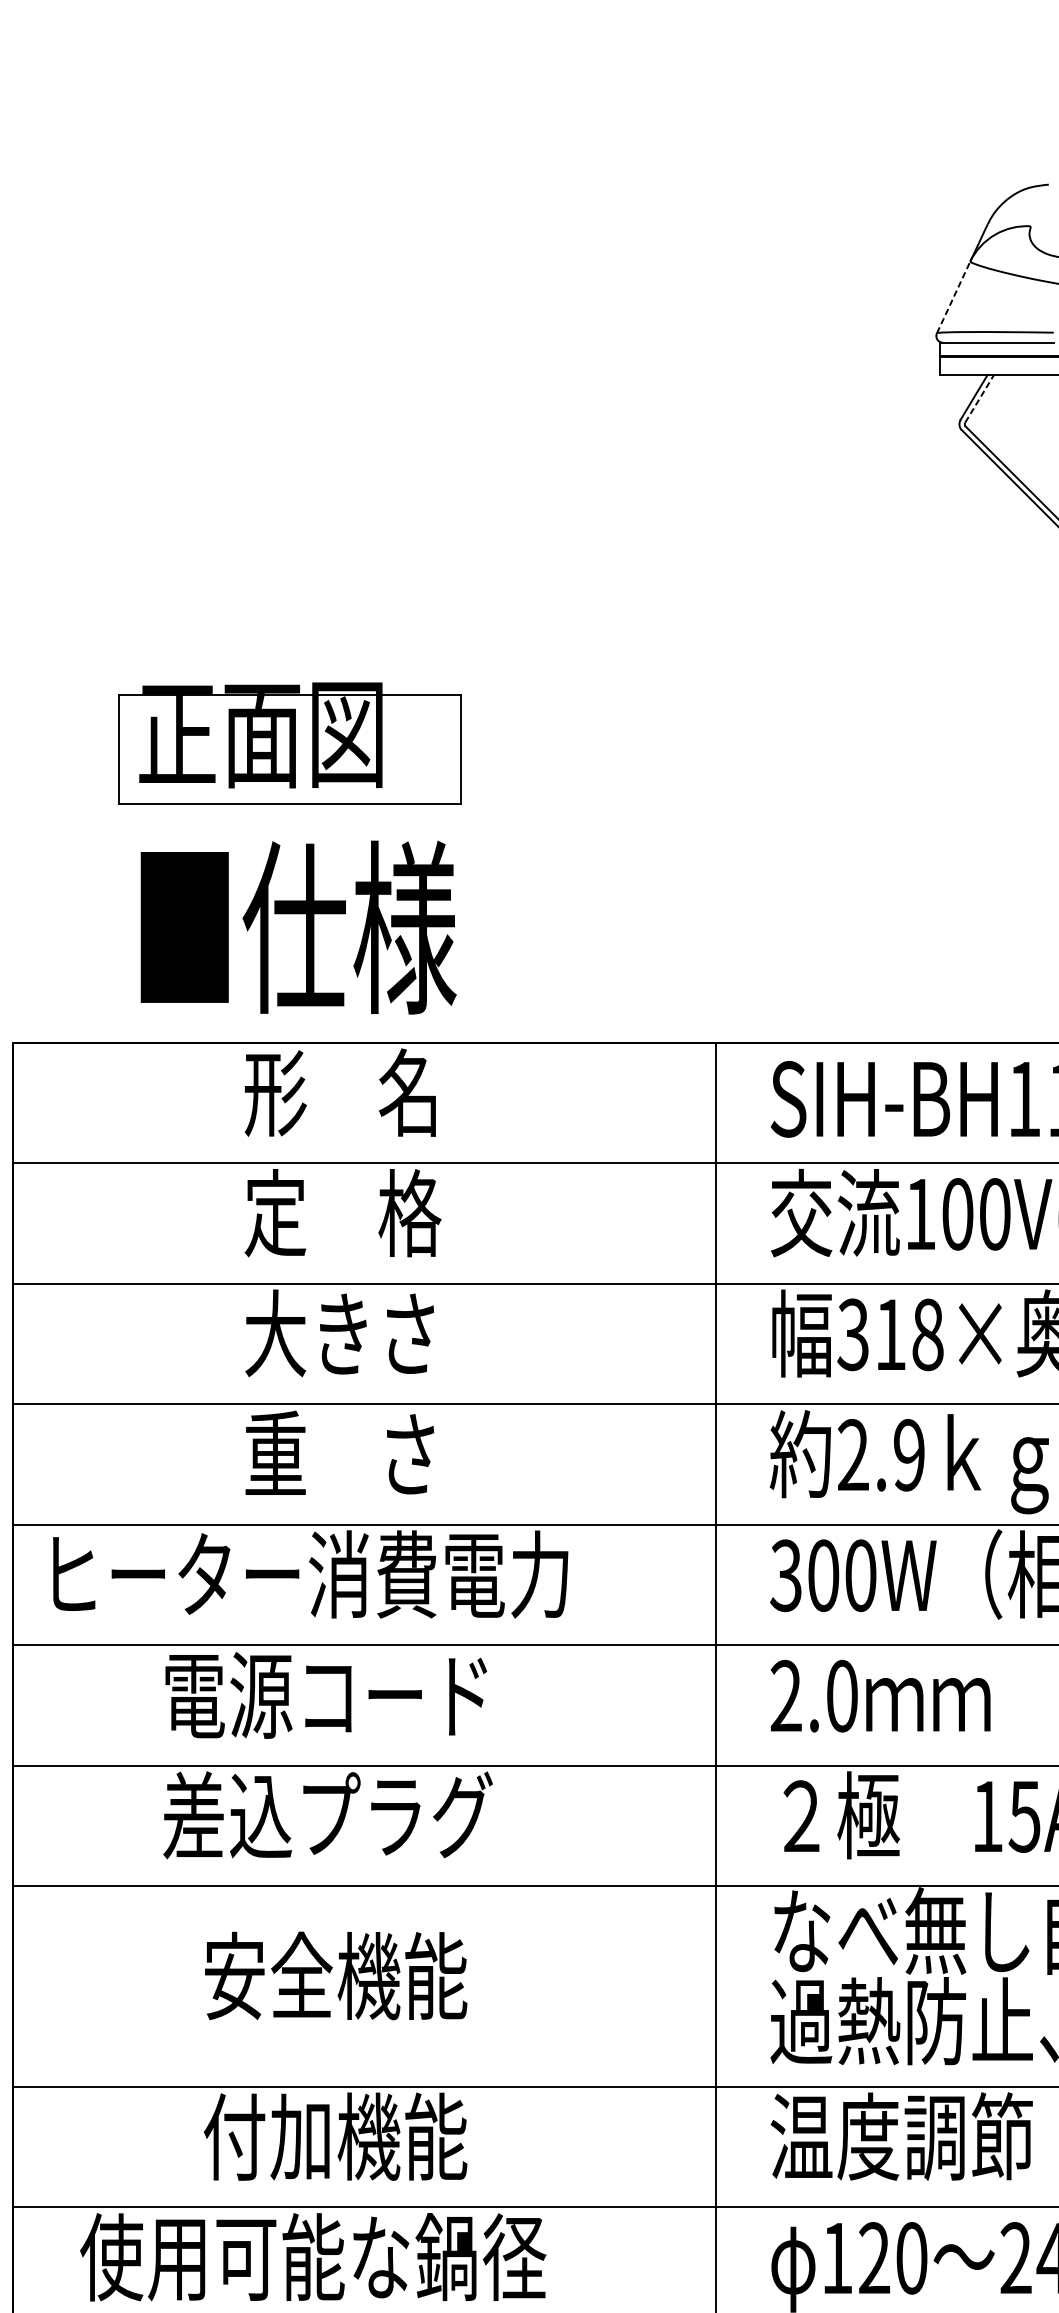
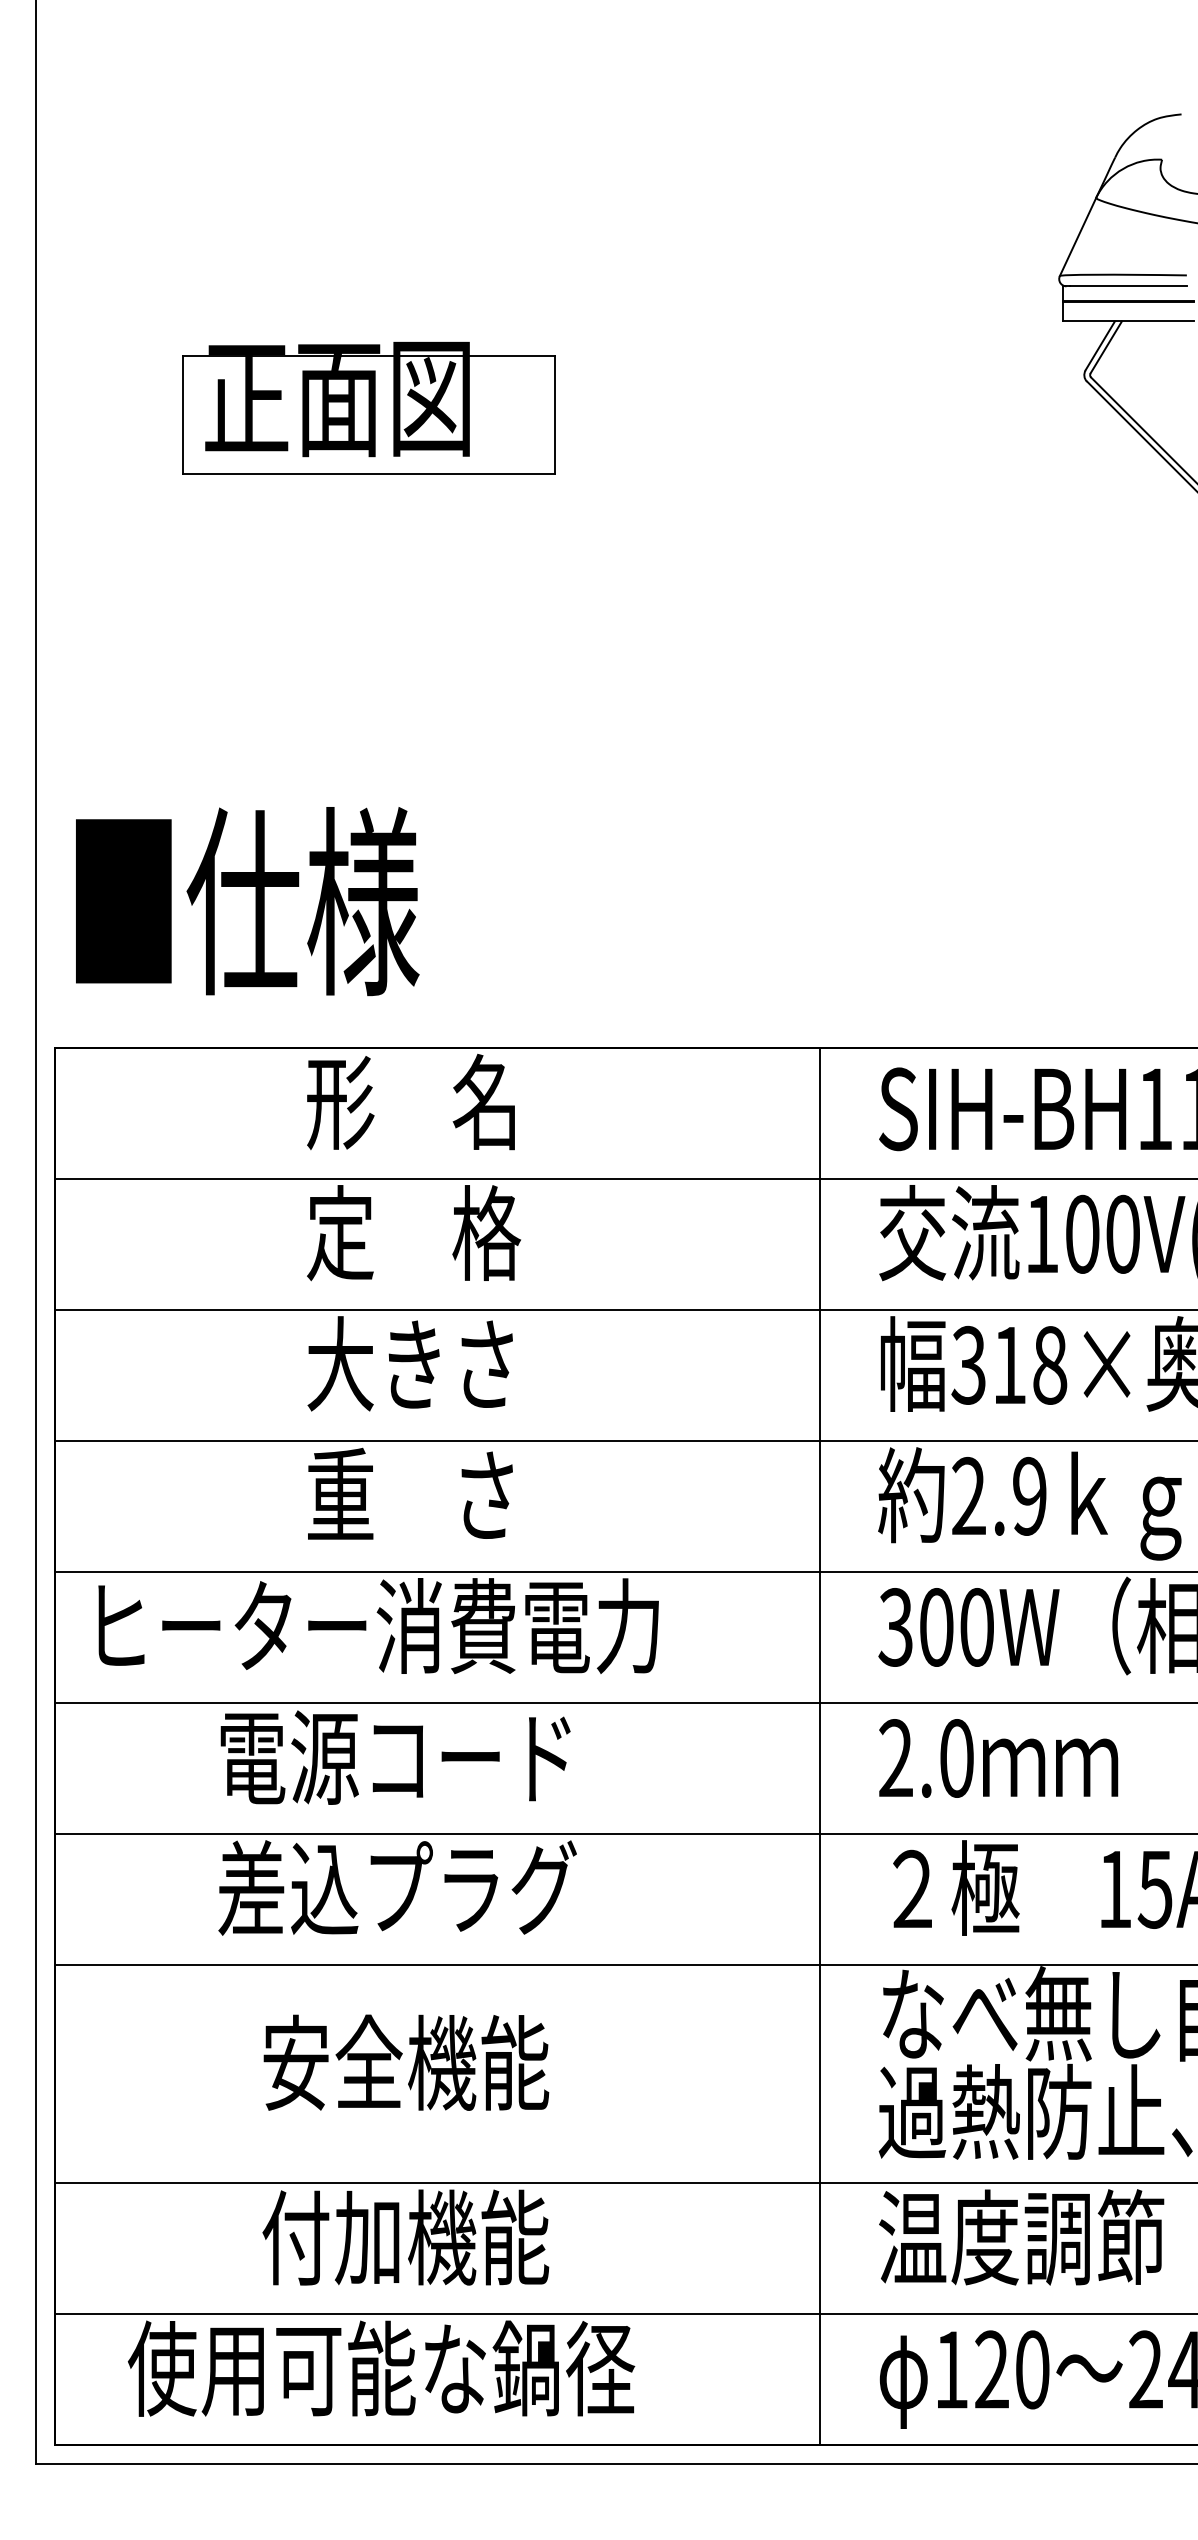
line: (954, 297) -> (1078, 237), dashed -> solid
line: (979, 398) -> (1106, 346), dashed -> solid
part: (289, 742) -> (368, 407), moved
text: (298, 927) -> (247, 901), moved

